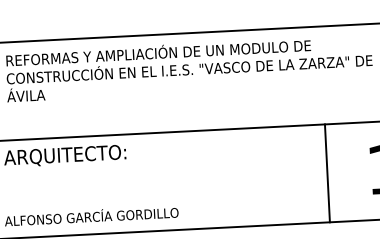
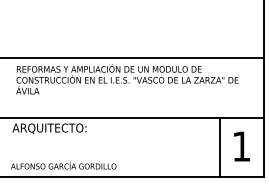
line: (326, 172) -> (219, 146), moved

